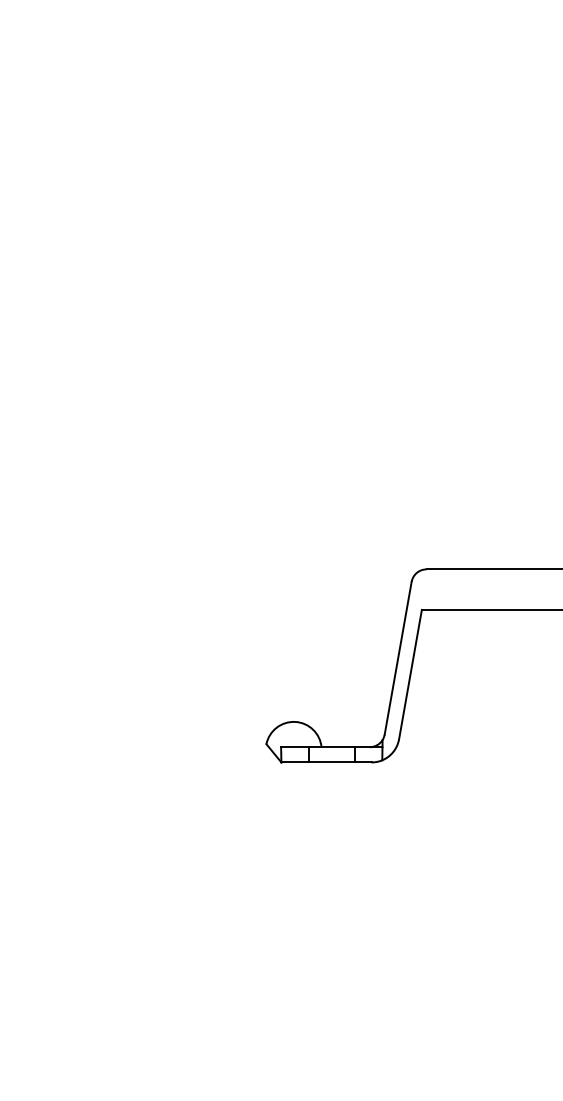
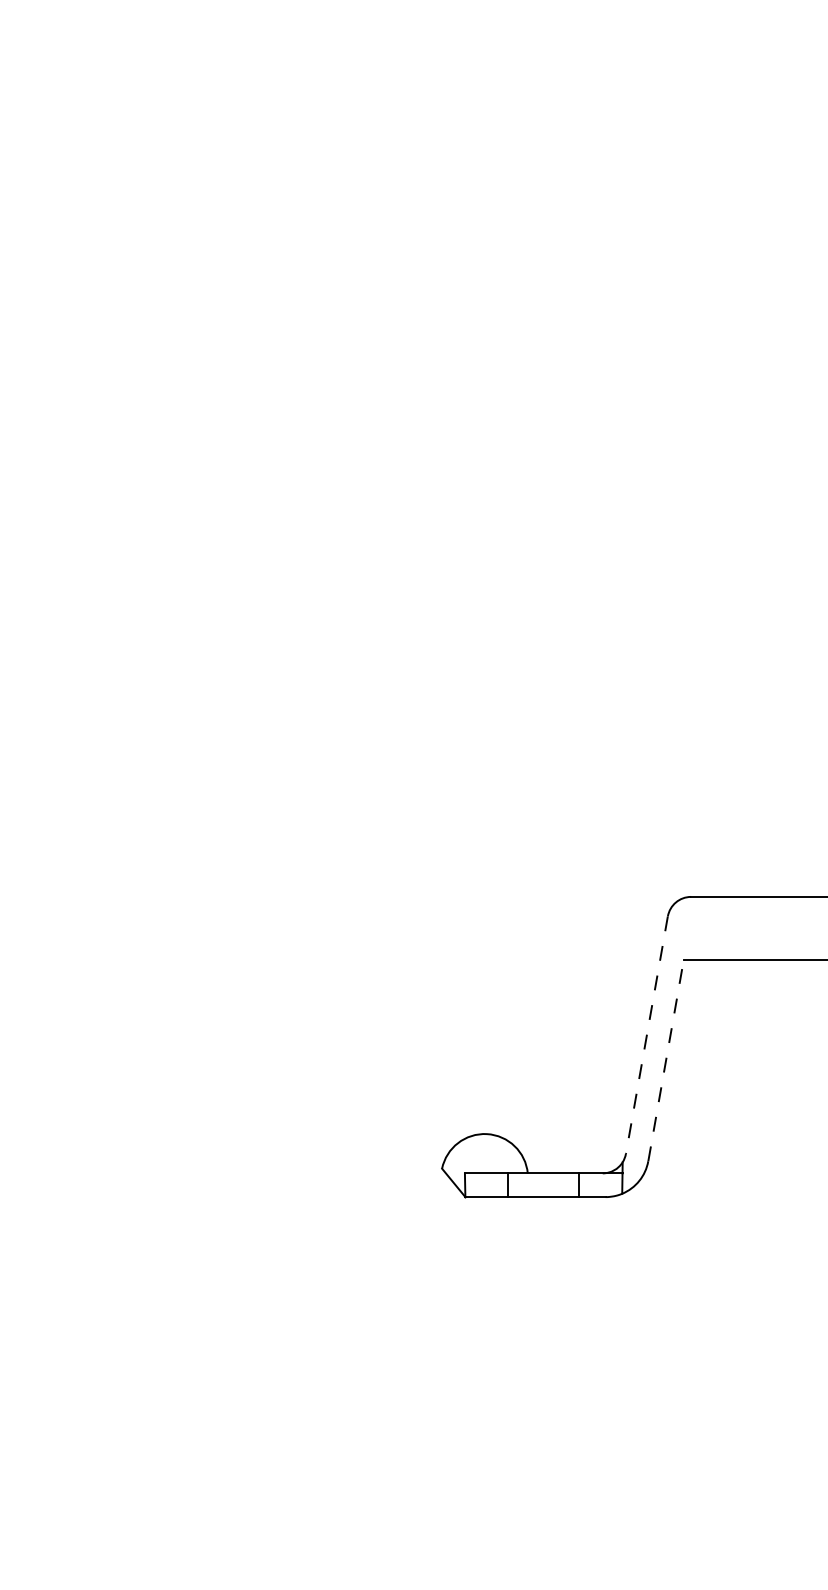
line: (398, 658) -> (647, 1035), solid -> dashed
line: (410, 674) -> (666, 1060), solid -> dashed

